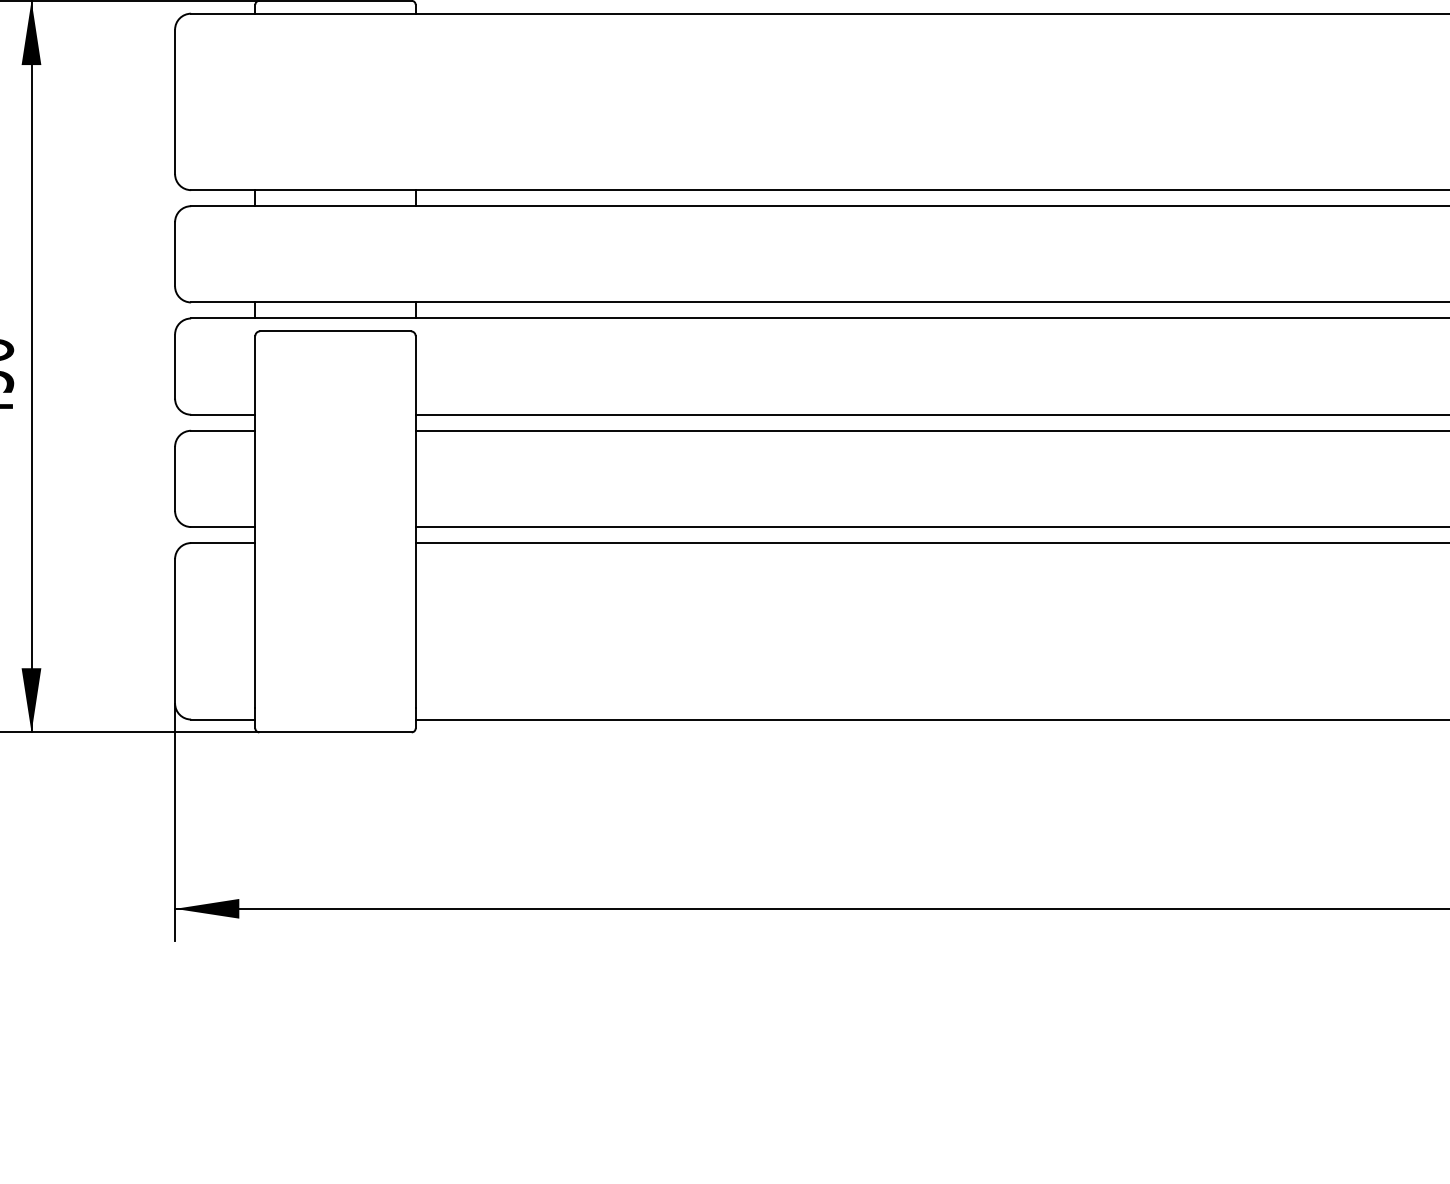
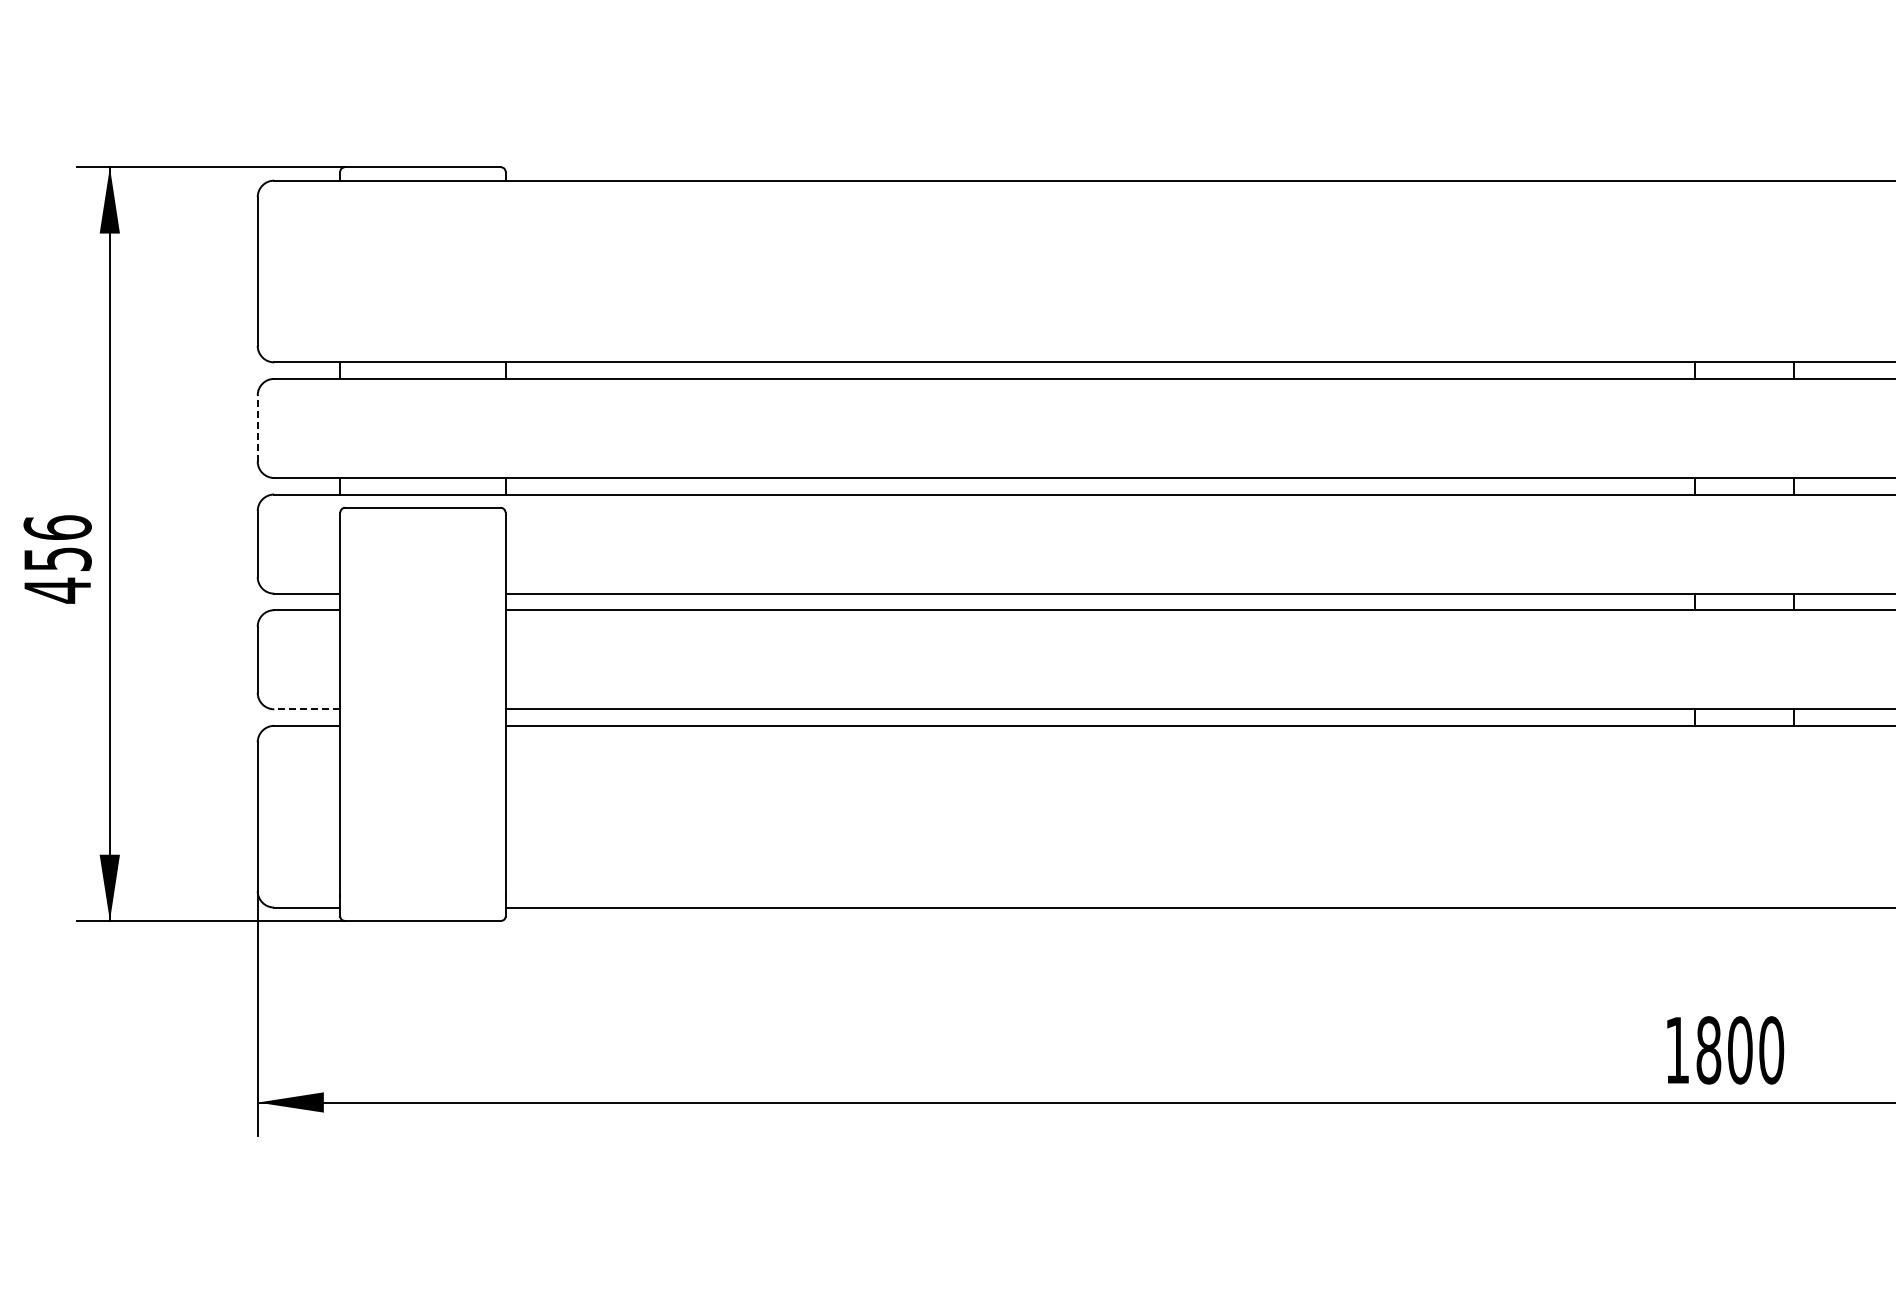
line: (174, 253) -> (257, 427), solid -> dashed
line: (222, 527) -> (306, 709), solid -> dashed

